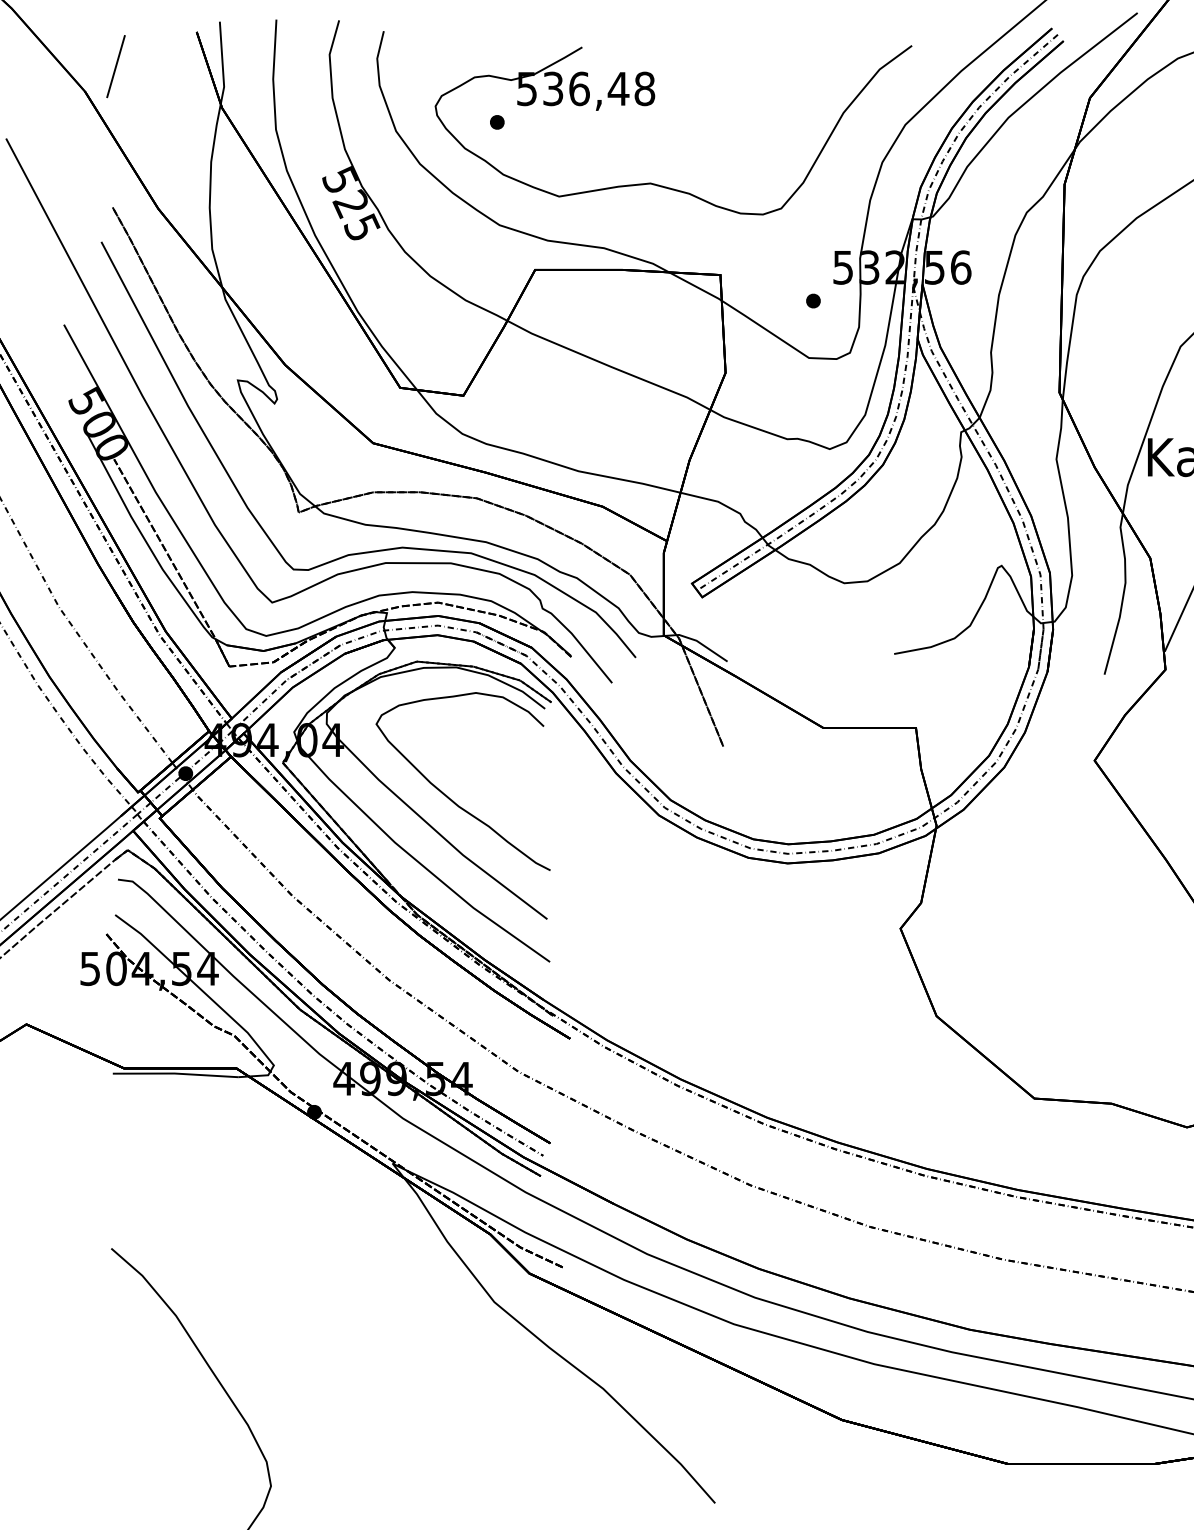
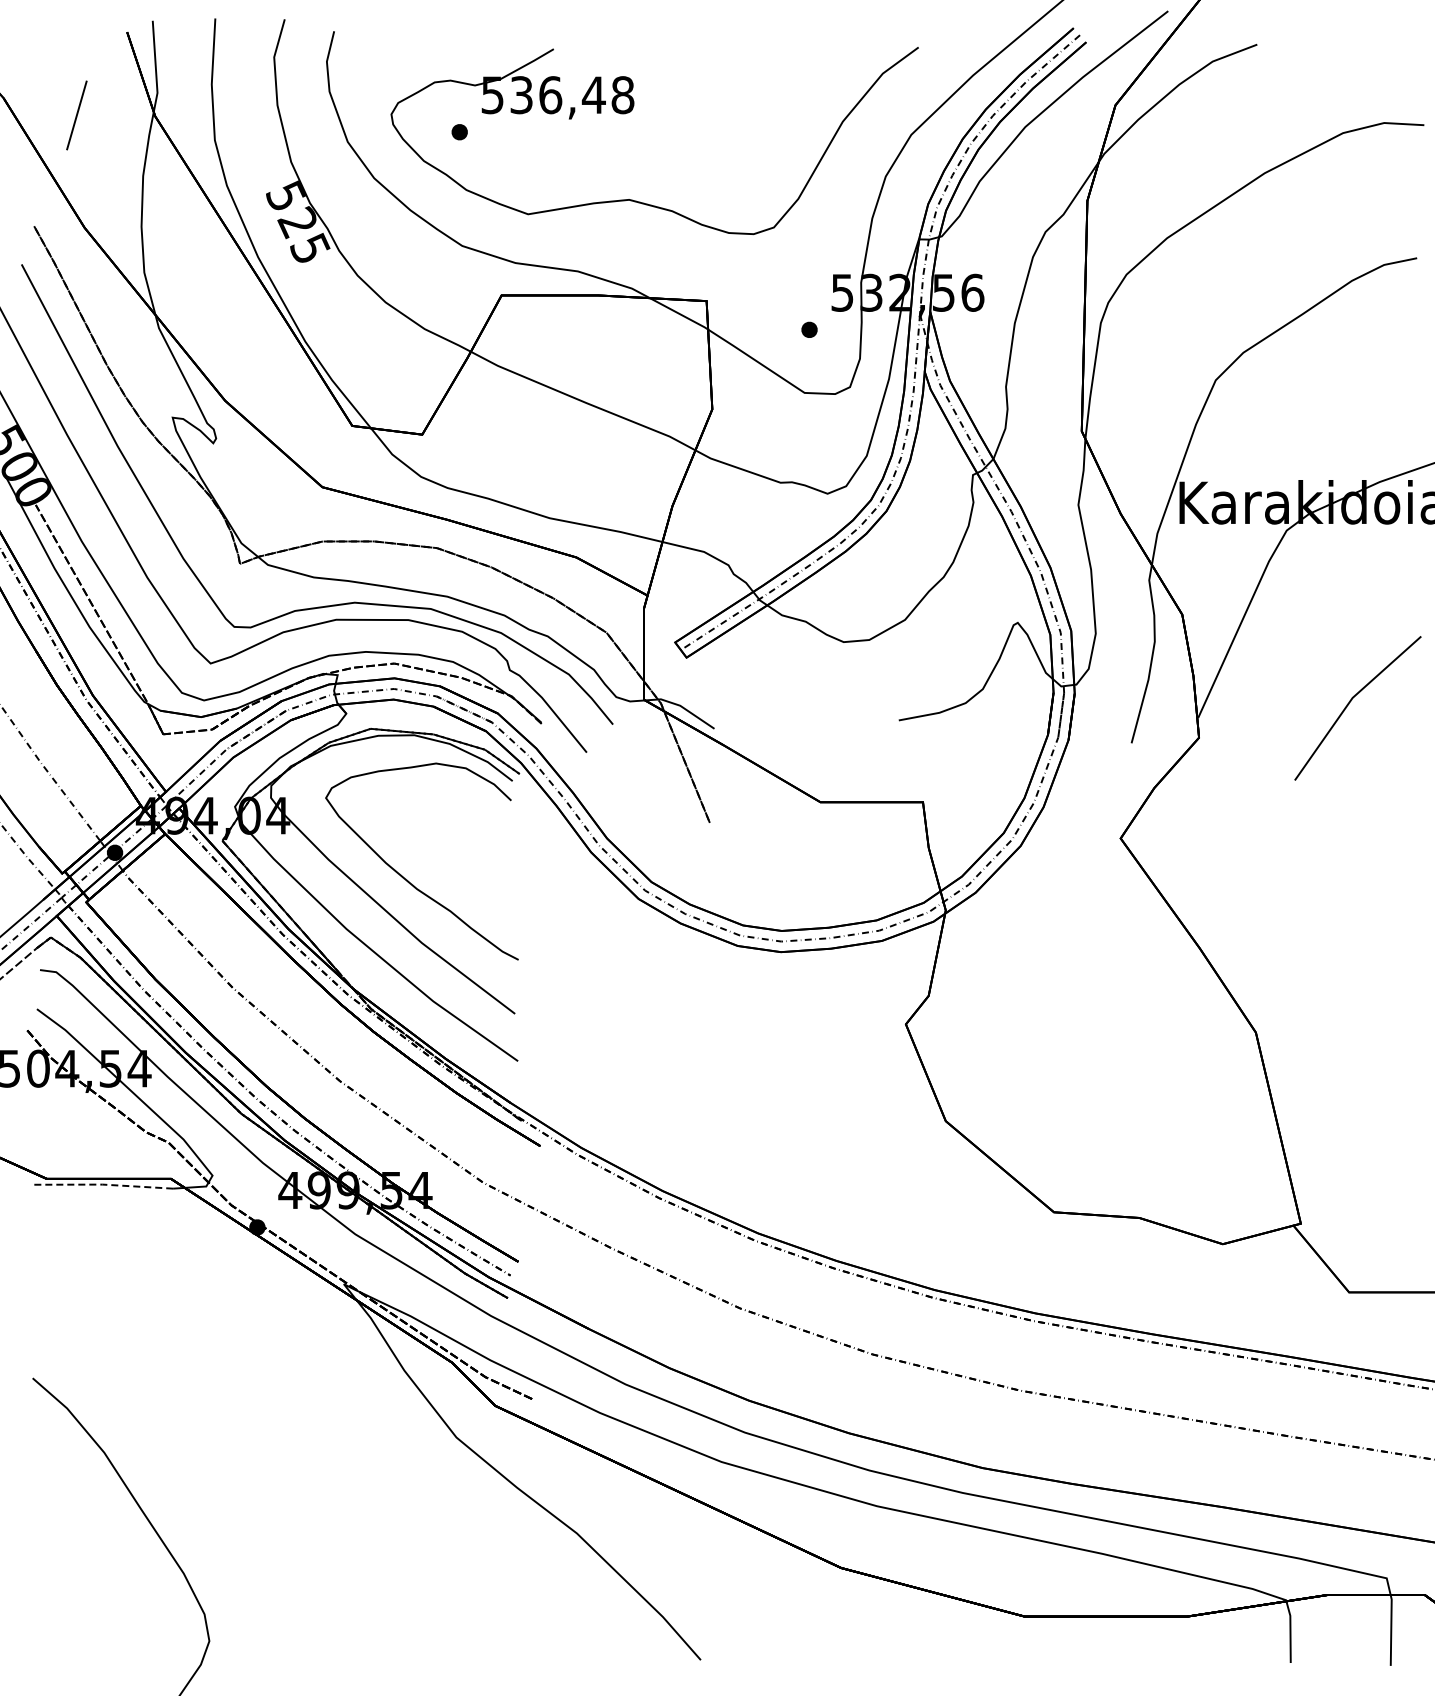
line: (115, 66) -> (76, 115), moved
line: (175, 1073) -> (103, 1184), solid -> dashed

